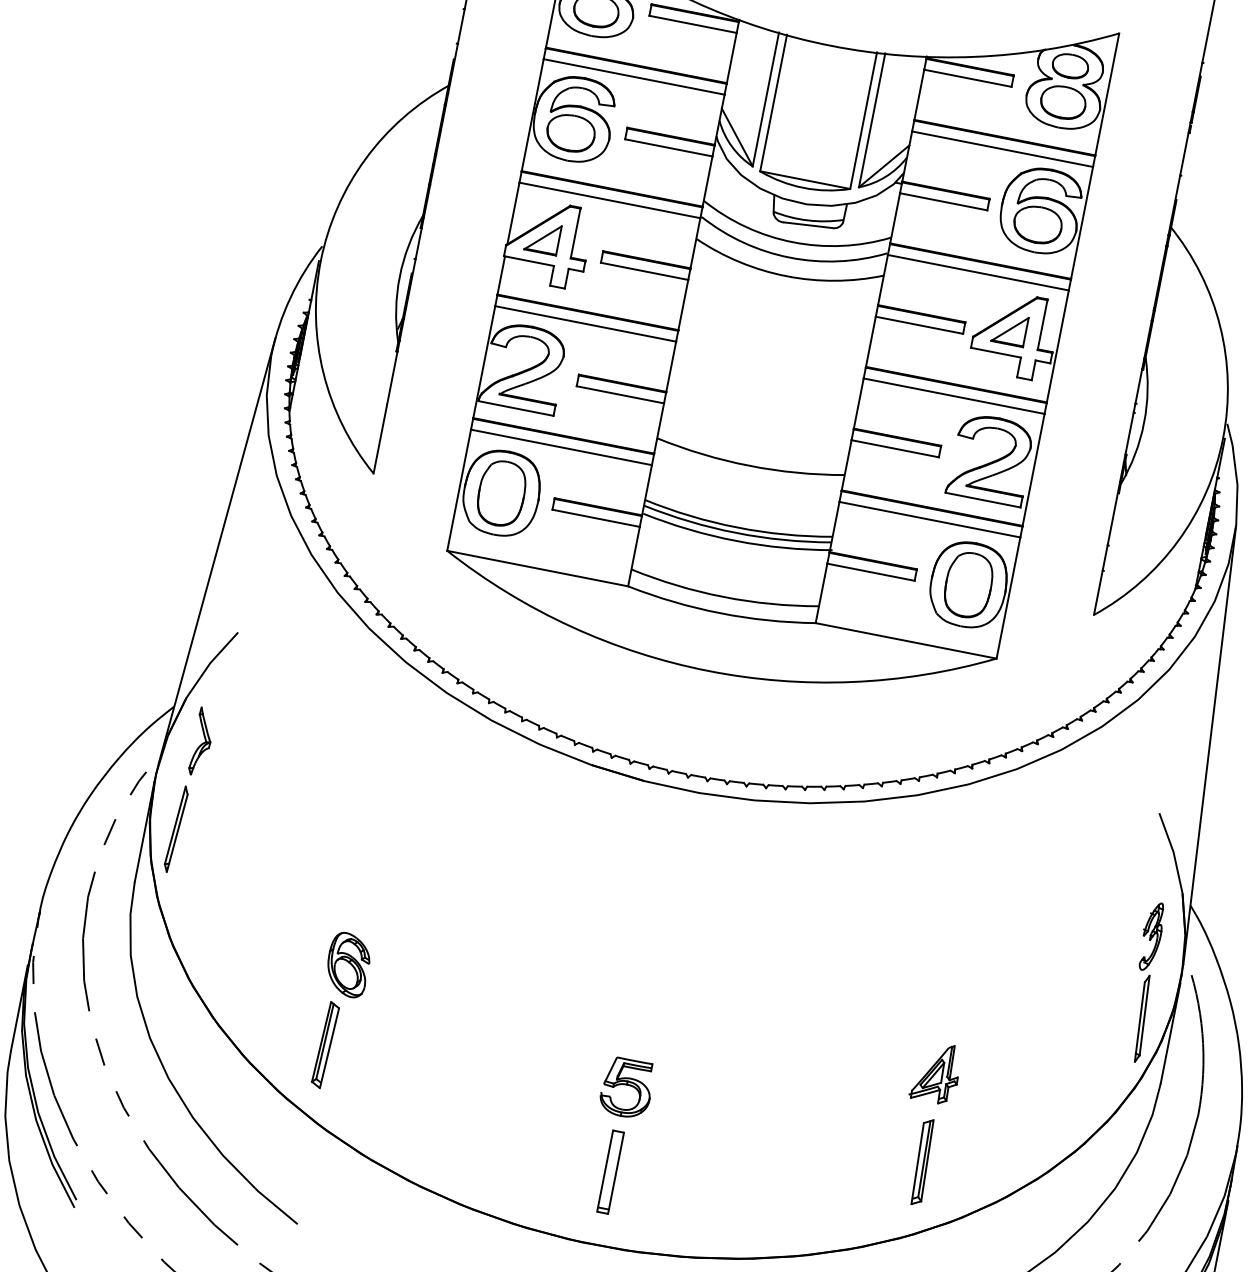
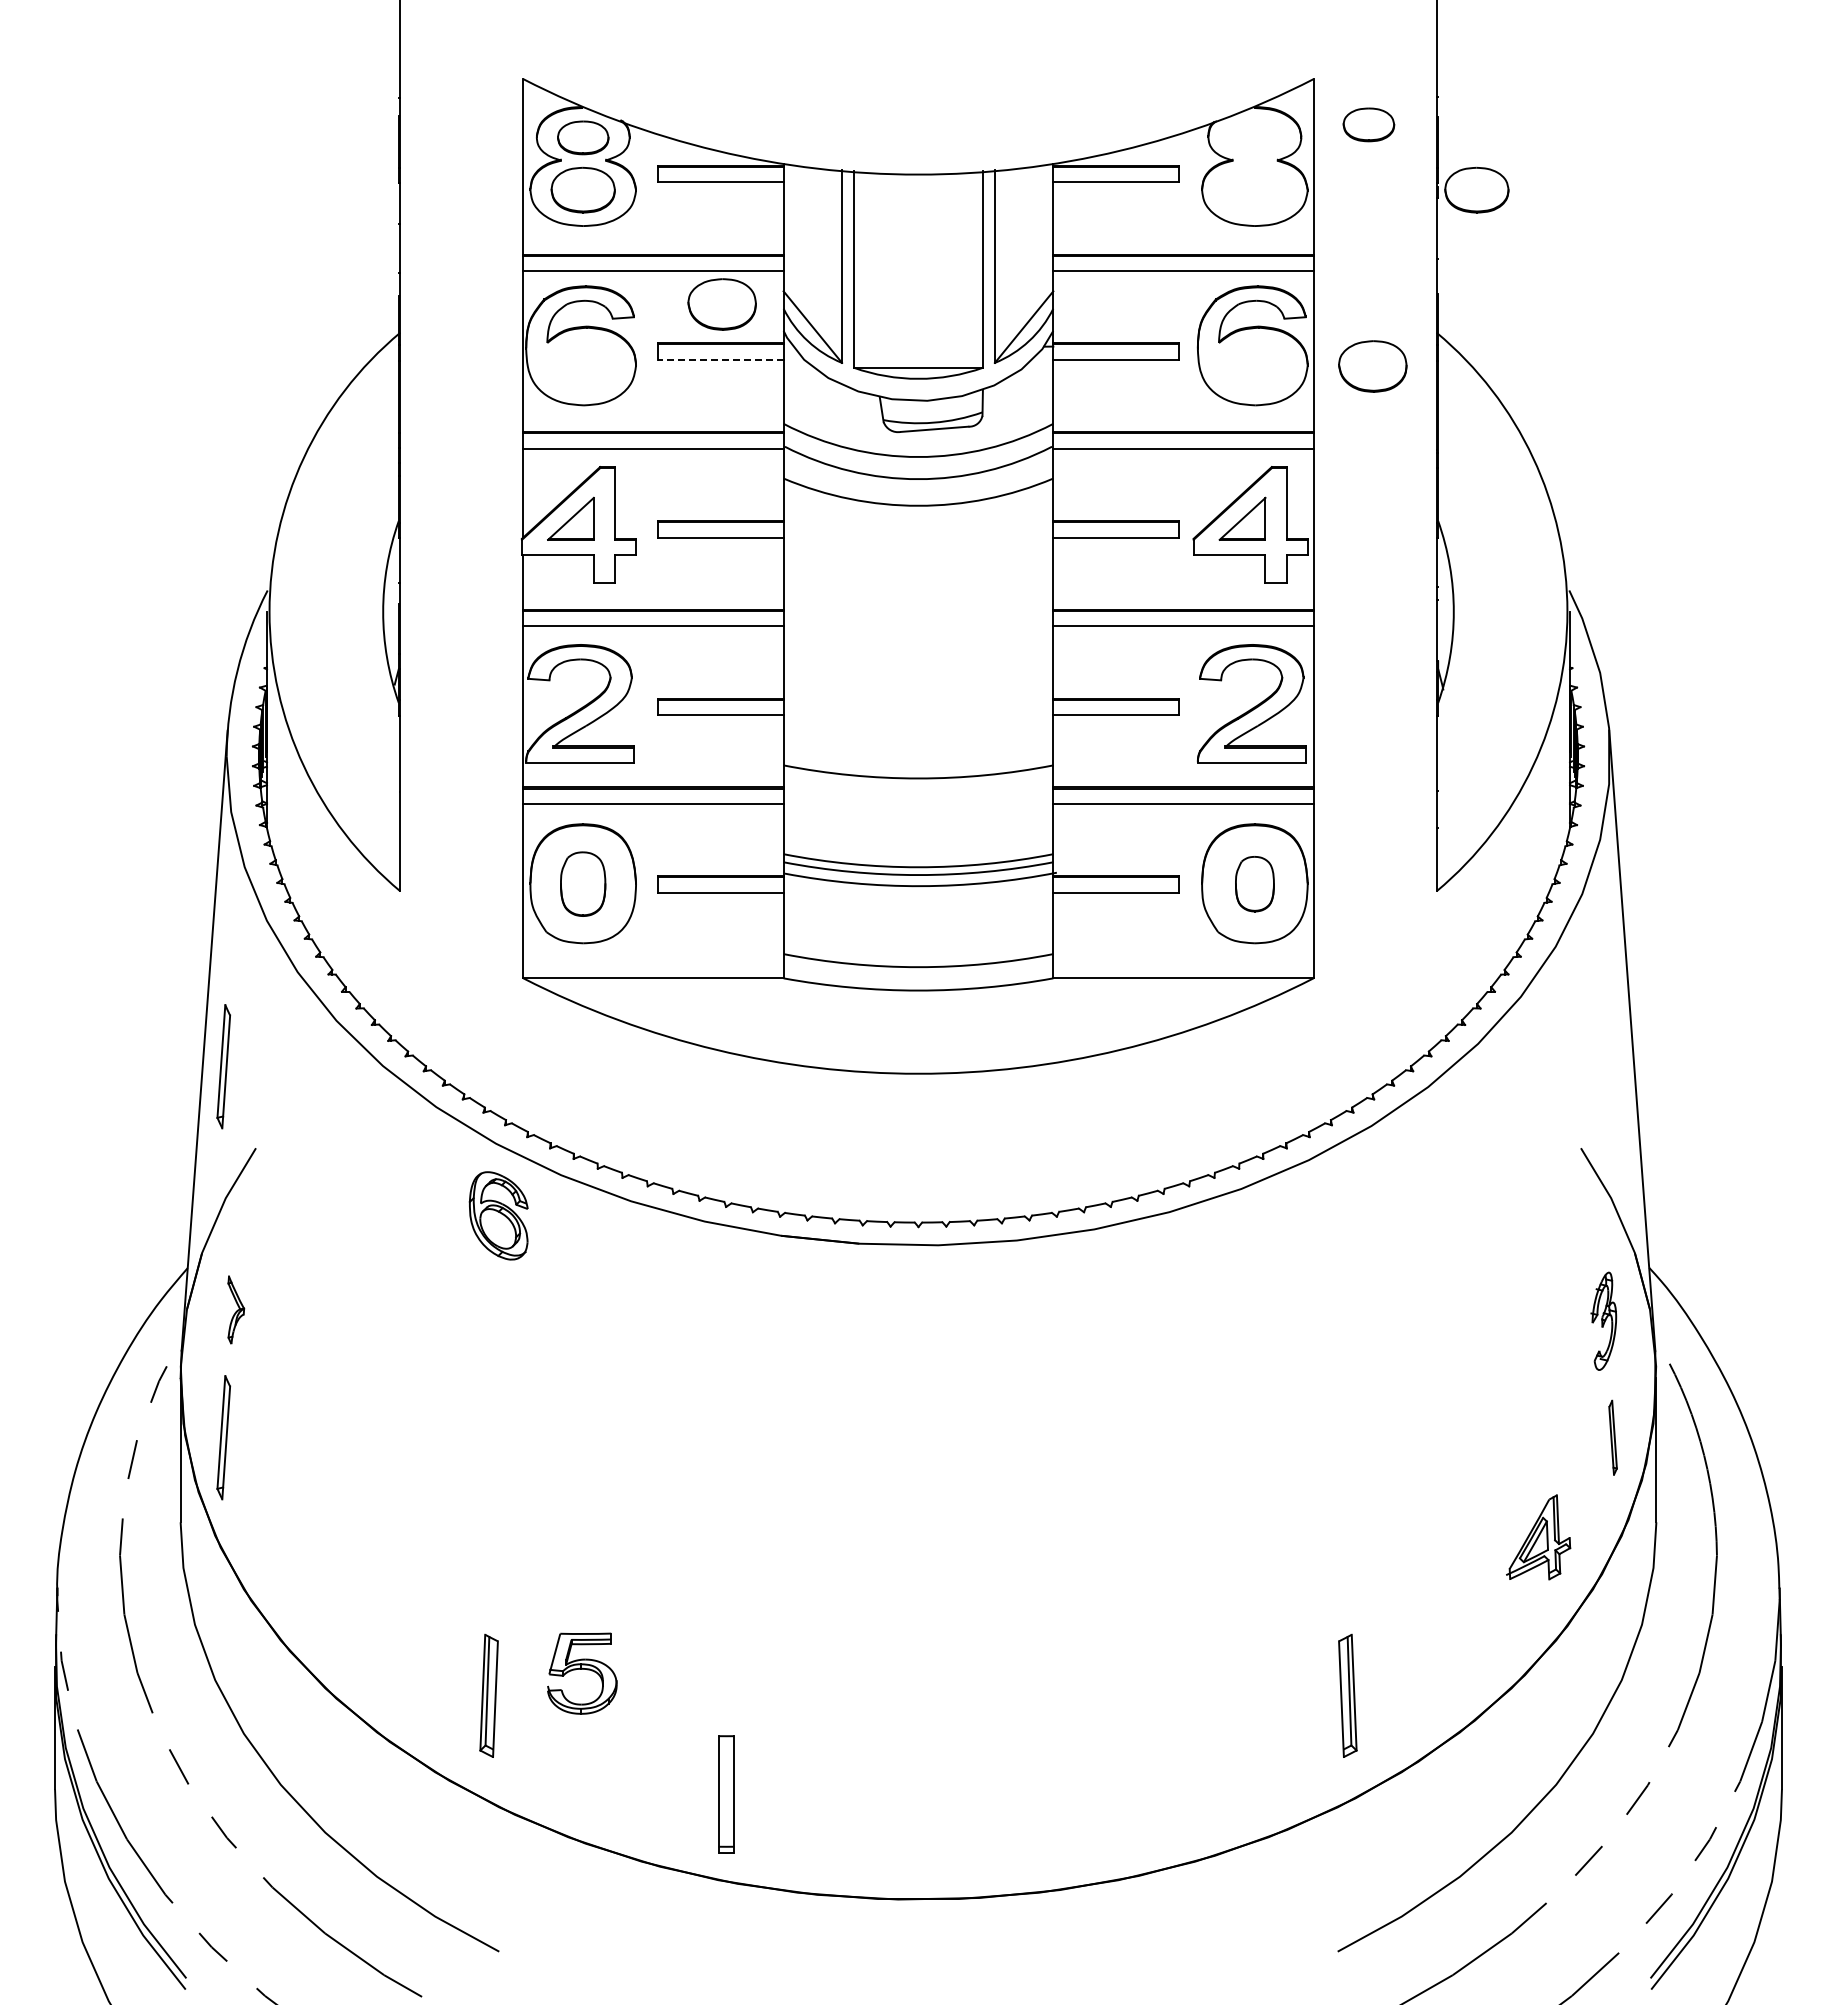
part: (1070, 65) -> (1368, 124), moved
part: (1063, 102) -> (1476, 189), moved
part: (570, 133) -> (721, 304), moved
line: (668, 148) -> (720, 360), solid -> dashed
part: (1037, 224) -> (1372, 366), moved
part: (501, 492) -> (582, 883), size x0.7
part: (226, 571) -> (223, 1066), added
part: (968, 584) -> (1254, 883), size x0.6
part: (202, 741) -> (236, 1309), size x0.7
part: (348, 964) -> (498, 1215), moved
part: (1141, 1018) -> (1612, 1437), size x0.6
part: (936, 1072) -> (1538, 1537), moved
part: (627, 1088) -> (582, 1673), moved
part: (610, 1172) -> (726, 1794), moved

